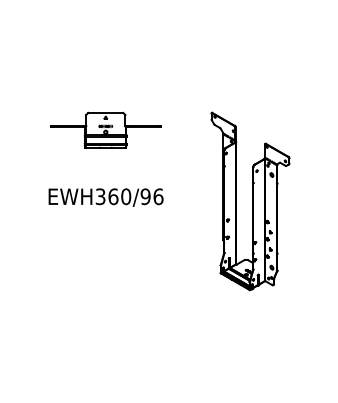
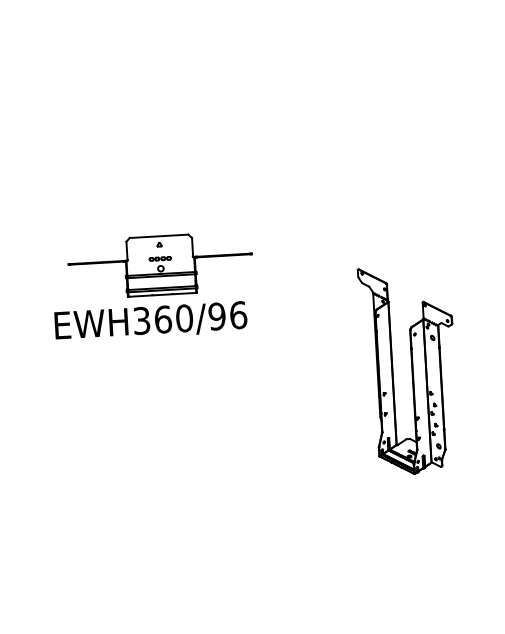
text: (105, 197) -> (150, 321), moved
part: (250, 201) -> (409, 370), size x0.7

